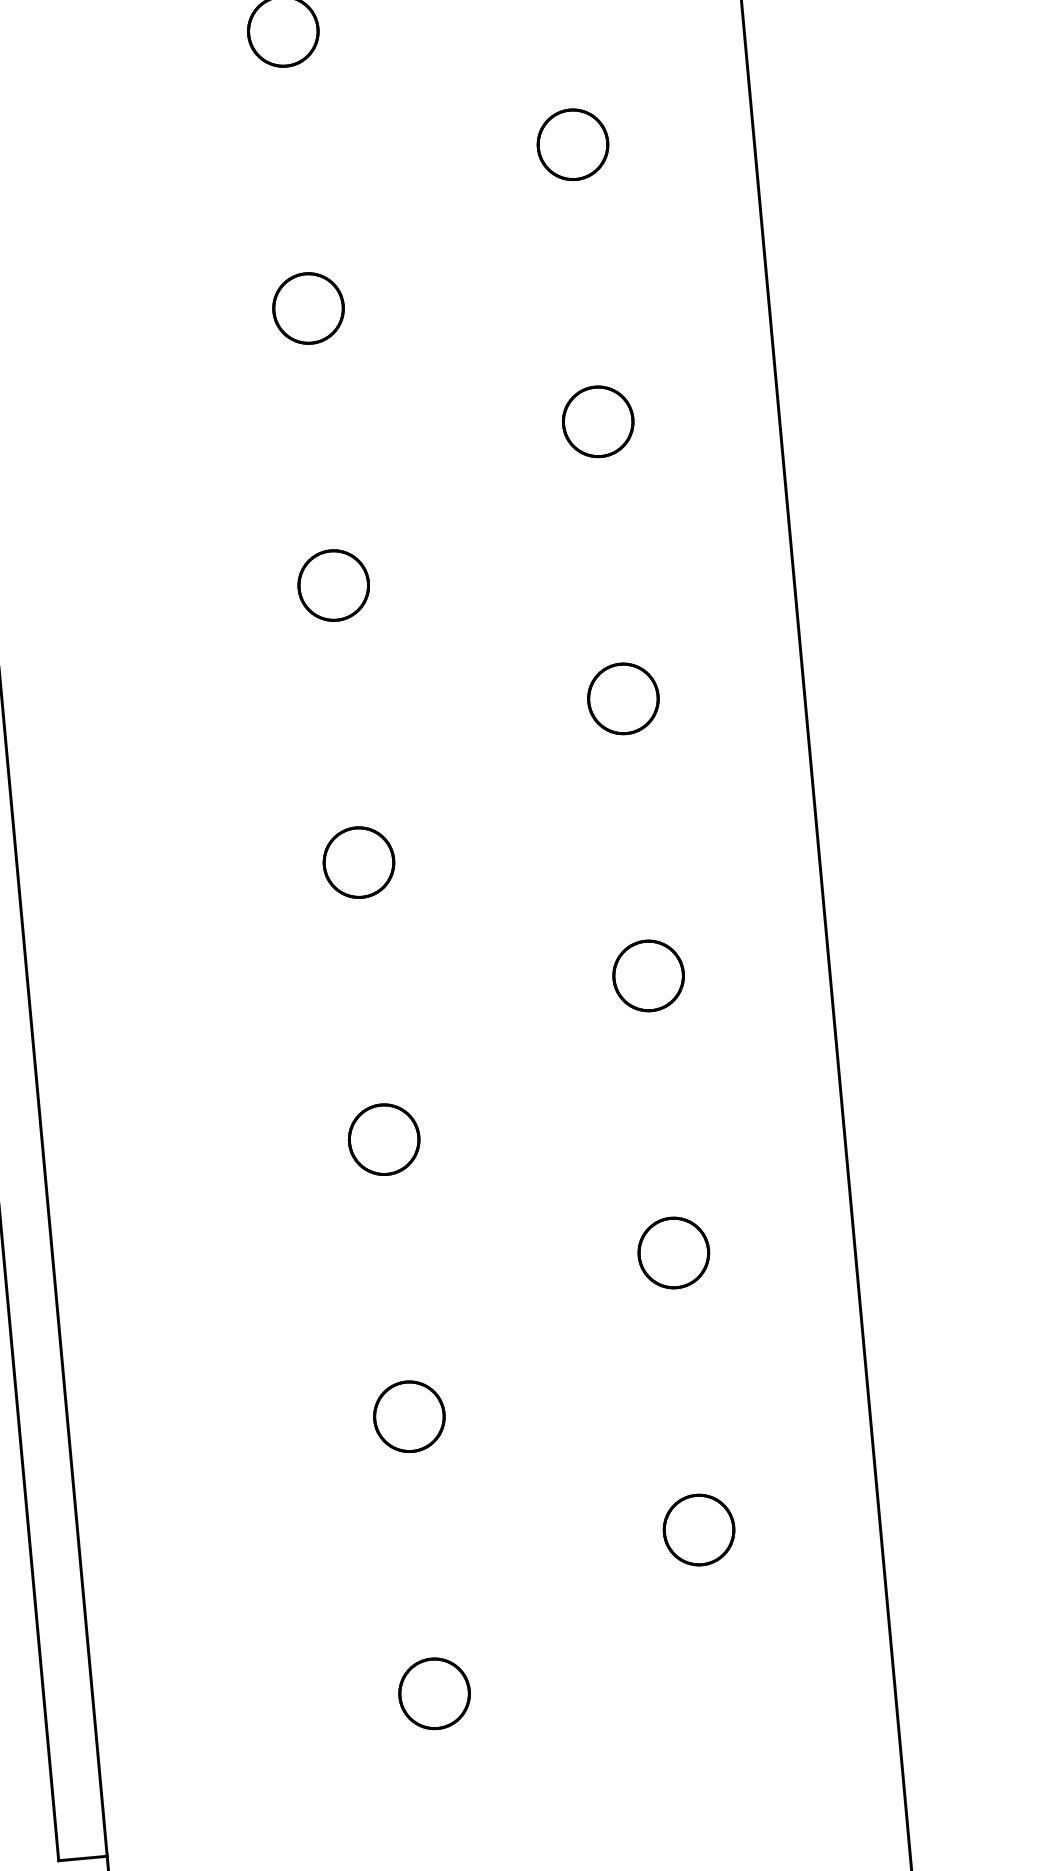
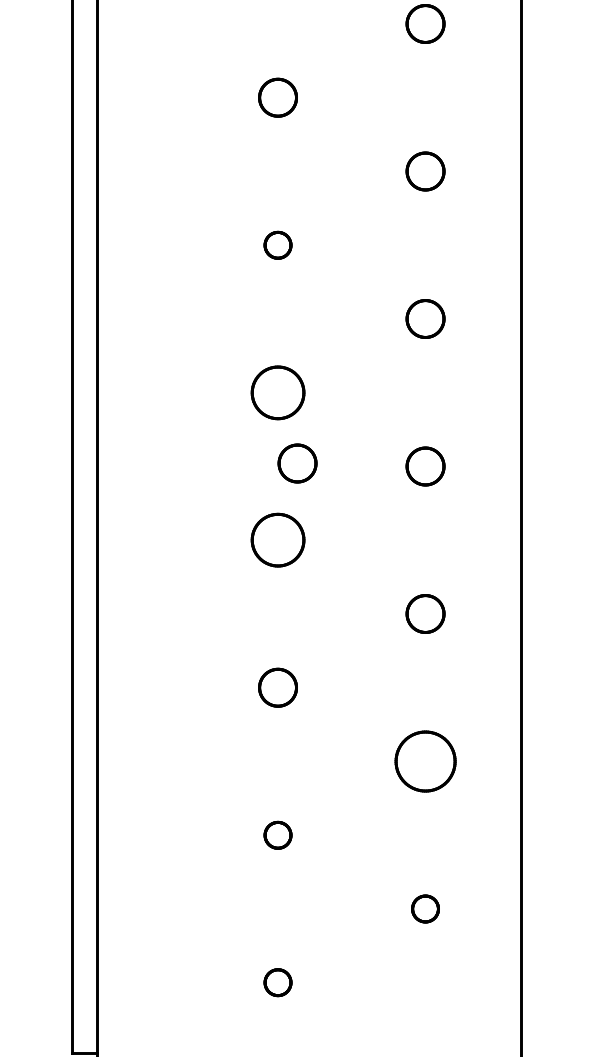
part: (307, 309) -> (277, 245), size x0.7
part: (332, 585) -> (277, 392), size x1.4
part: (382, 715) -> (297, 463), added
part: (357, 863) -> (277, 540), size x1.4
part: (673, 1252) -> (425, 761), size x1.6
part: (408, 1417) -> (277, 835), size x0.7
part: (698, 1529) -> (425, 908), size x0.7
part: (433, 1693) -> (277, 982), size x0.7

